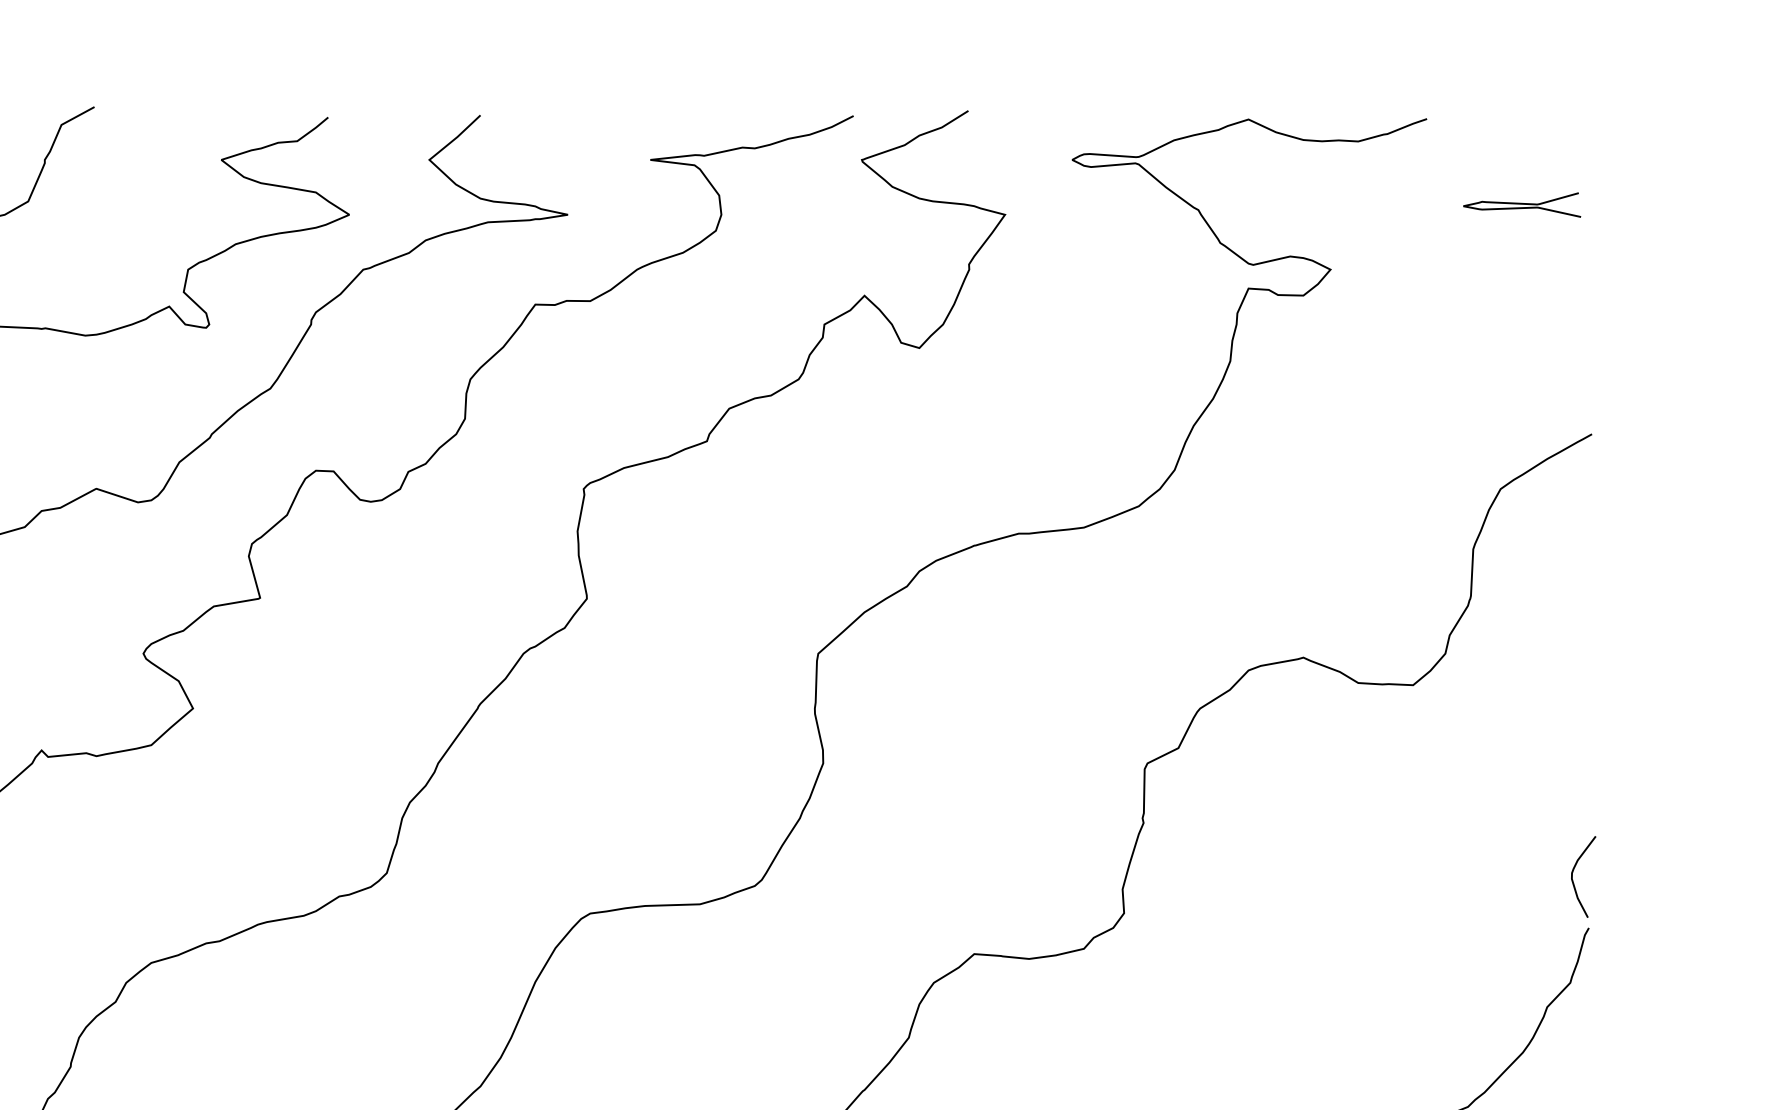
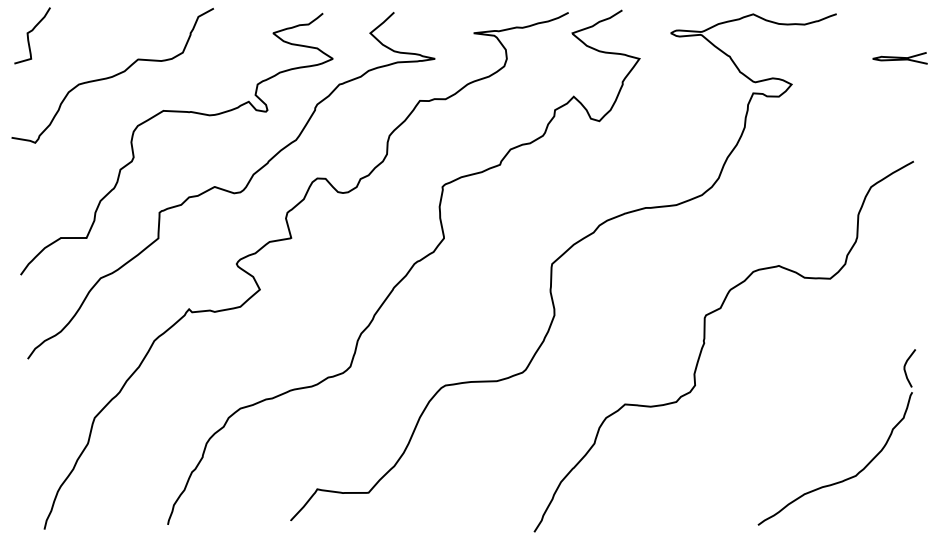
curve: (1520, 205) -> (899, 58), moved

